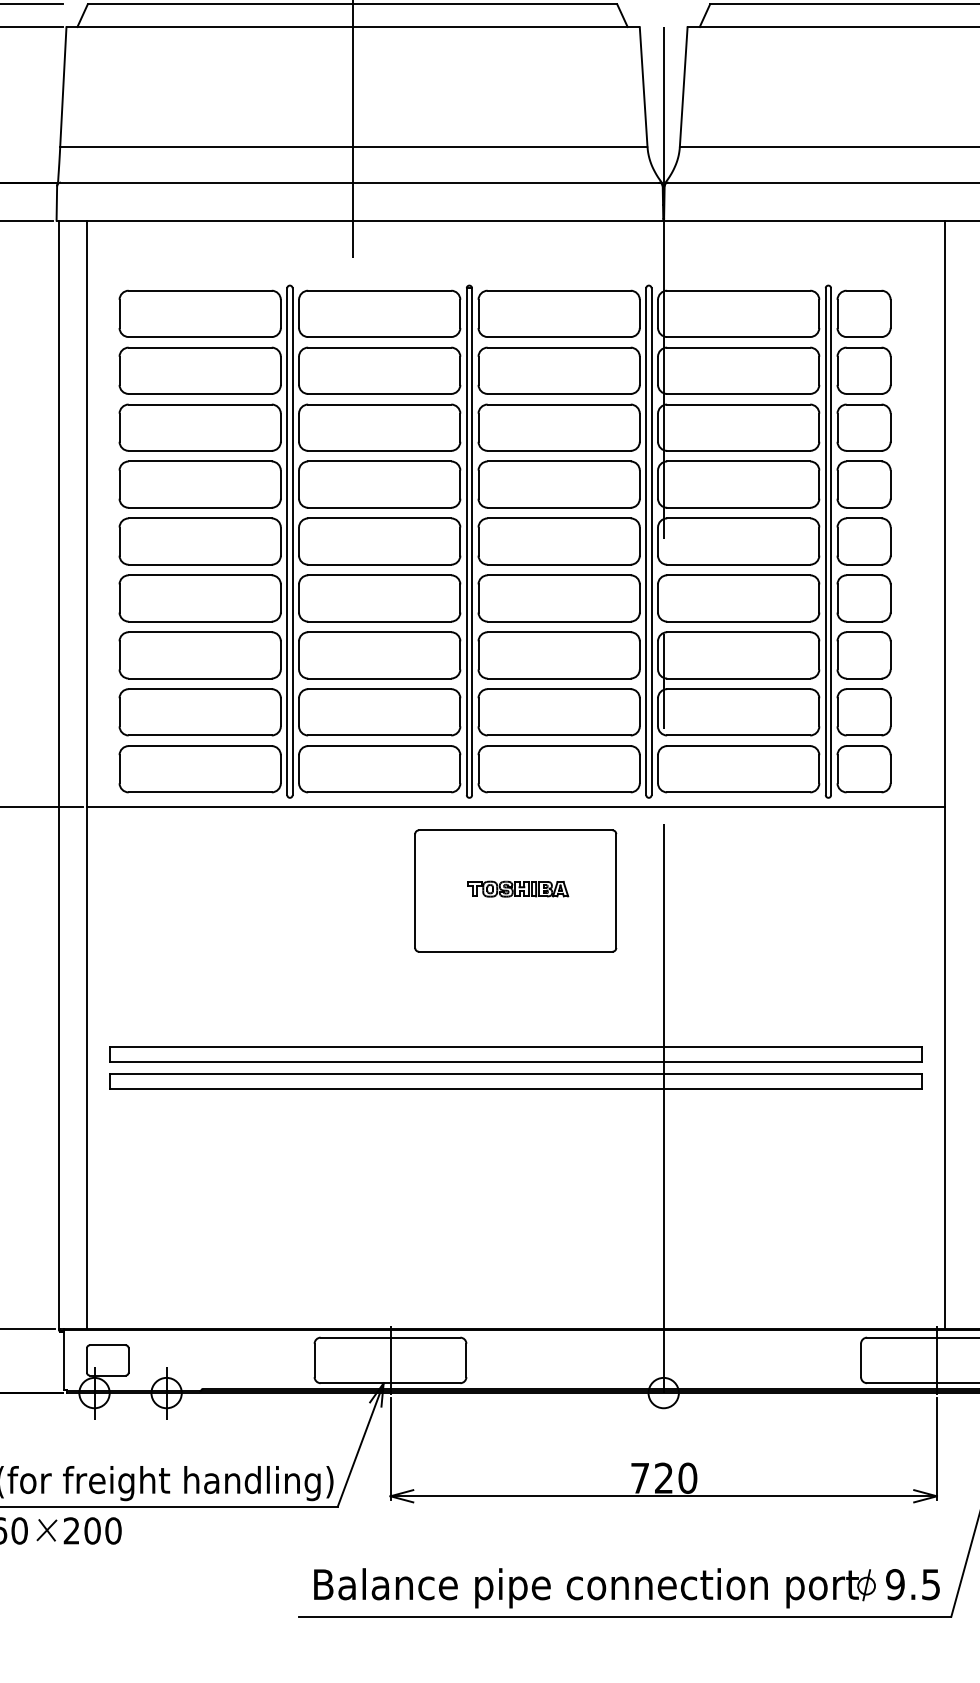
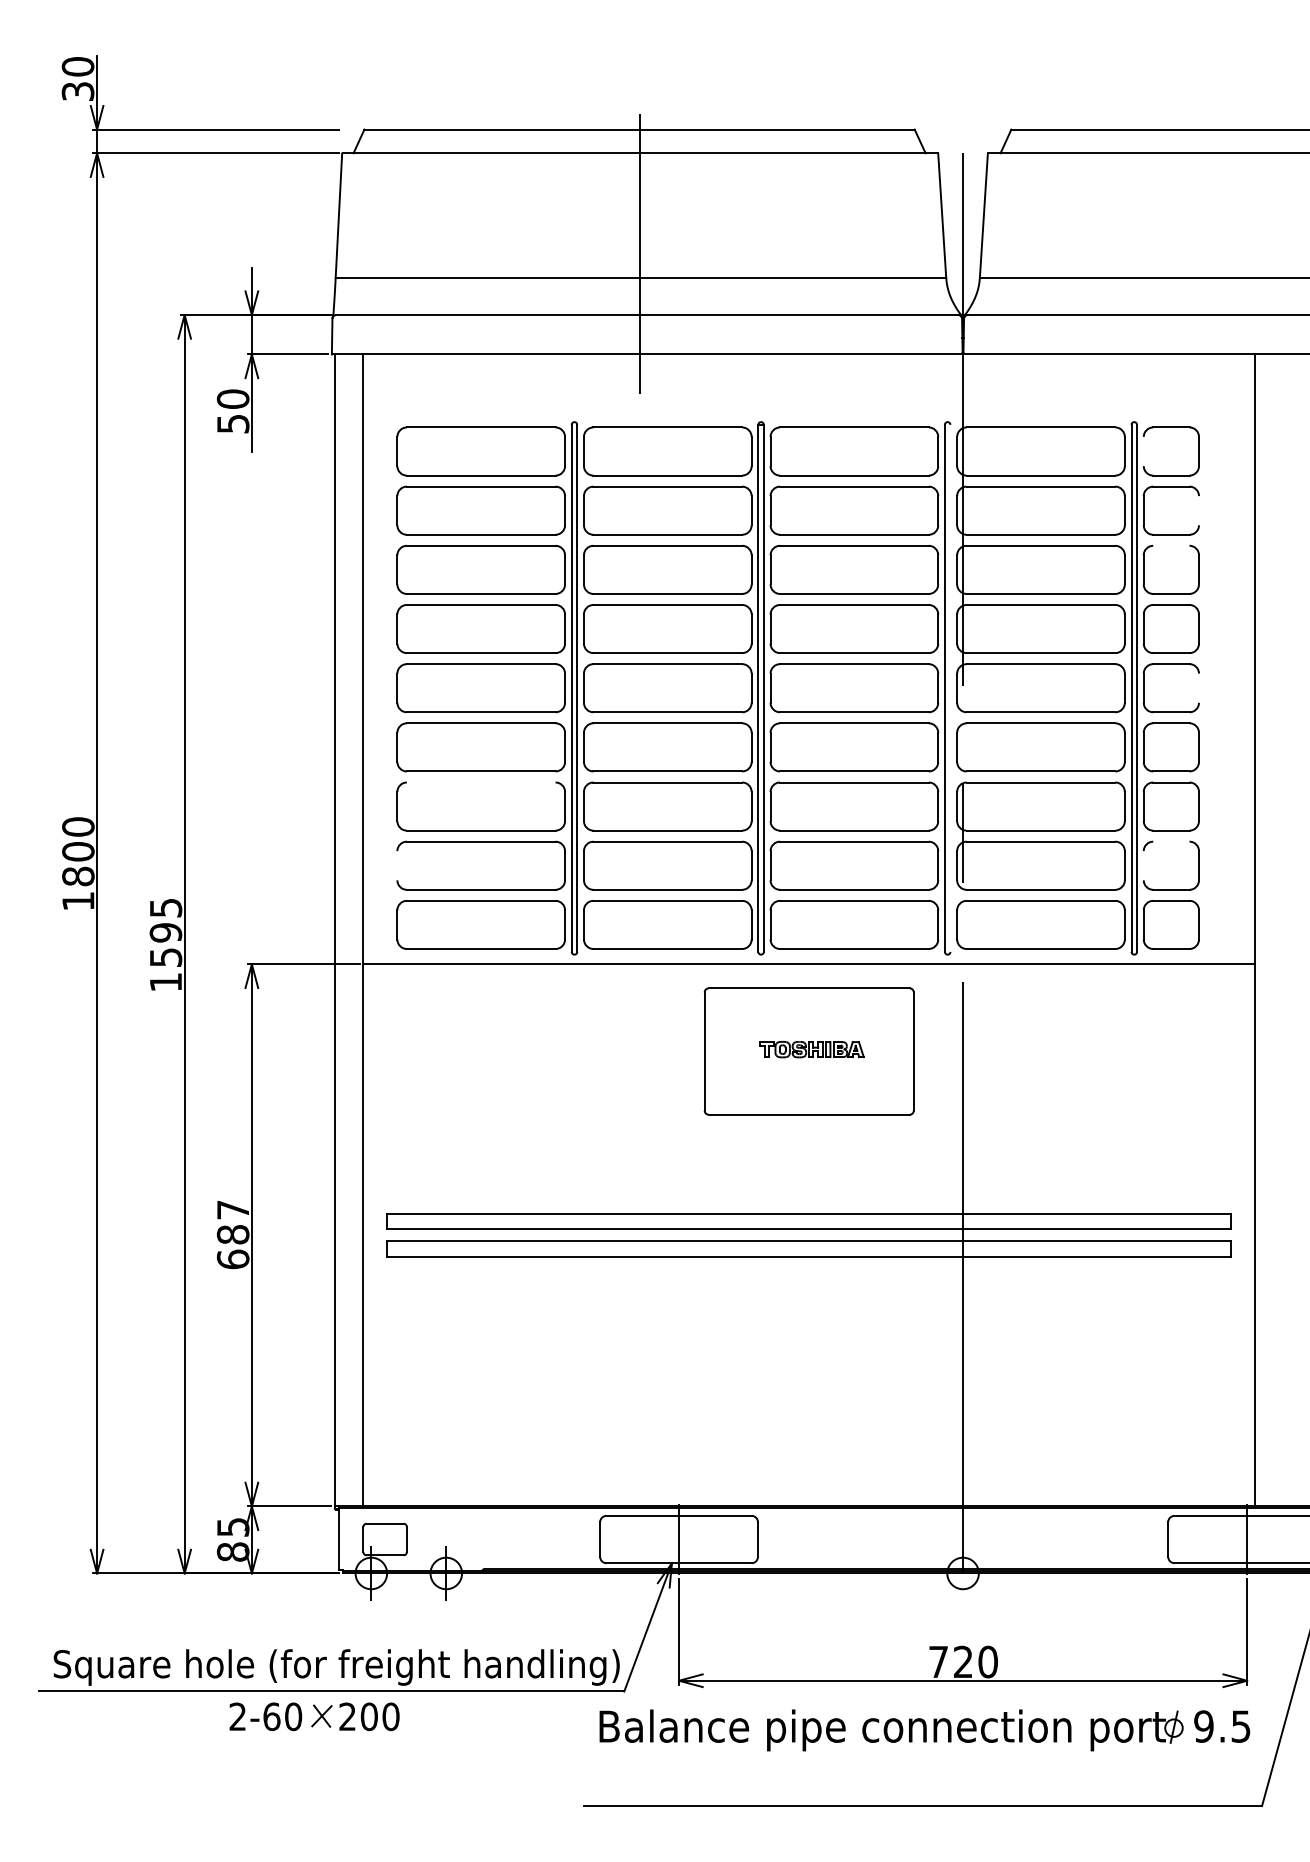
line: (837, 313) -> (1143, 451), removed
line: (890, 370) -> (1198, 510), removed
line: (864, 404) -> (1171, 545), removed
line: (651, 540) -> (950, 687), removed
line: (890, 540) -> (1198, 687), removed
line: (199, 632) -> (480, 782), removed
line: (864, 689) -> (1171, 841), removed
line: (119, 712) -> (397, 865), removed
line: (837, 712) -> (1143, 865), removed
part: (626, 1588) -> (924, 1730), moved

